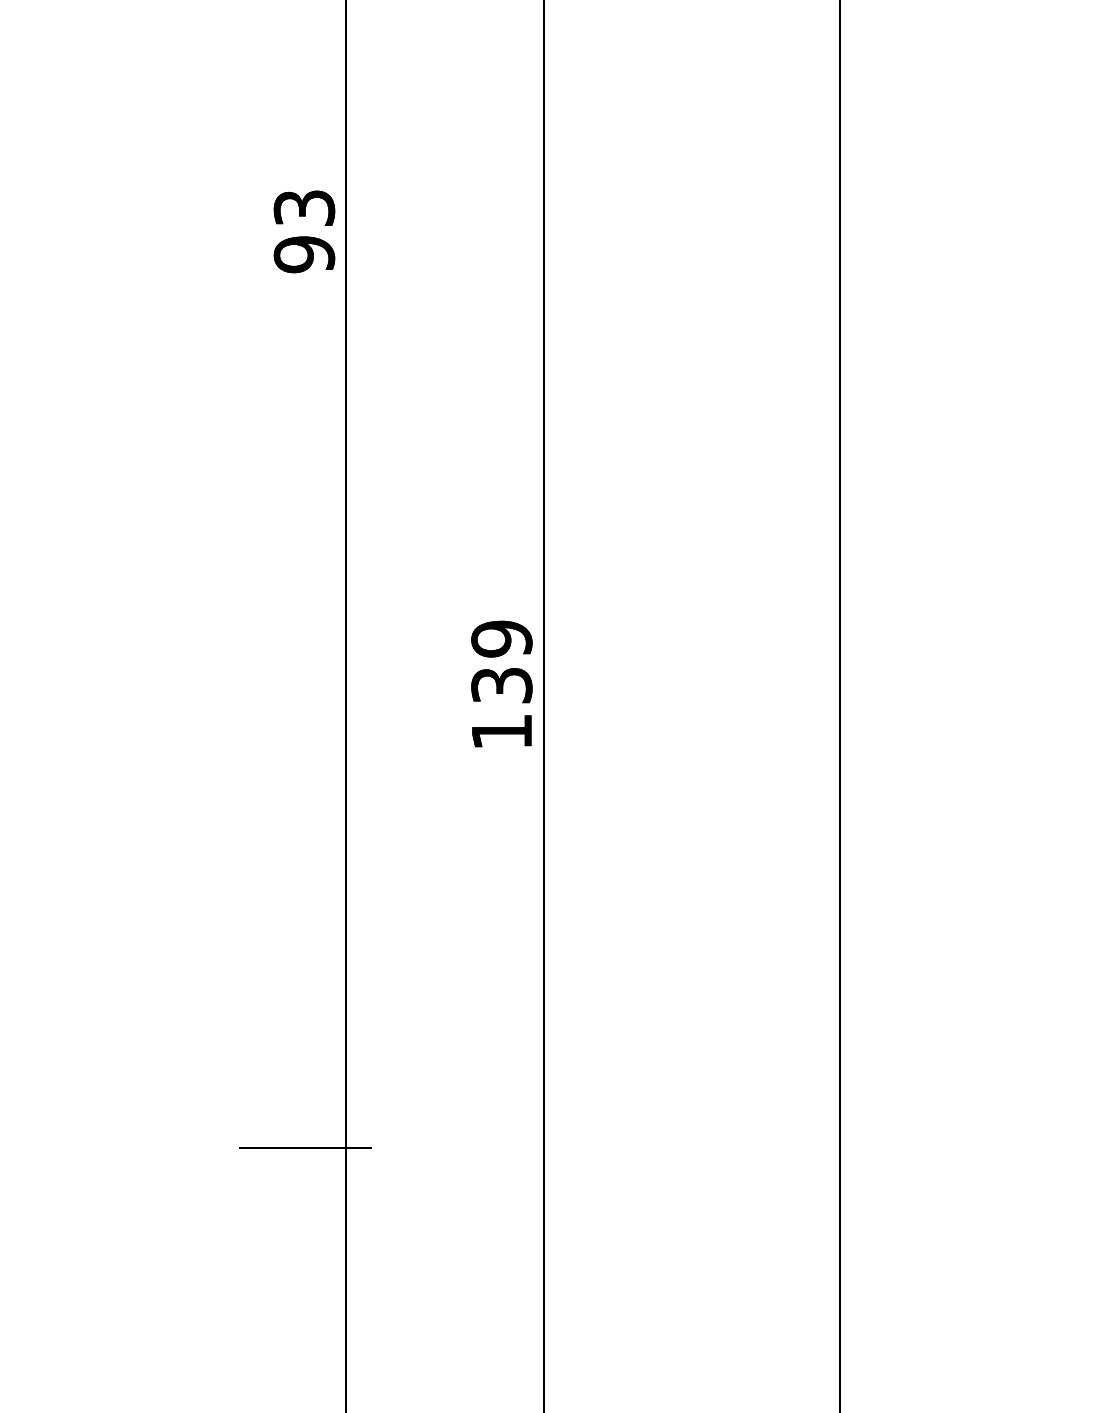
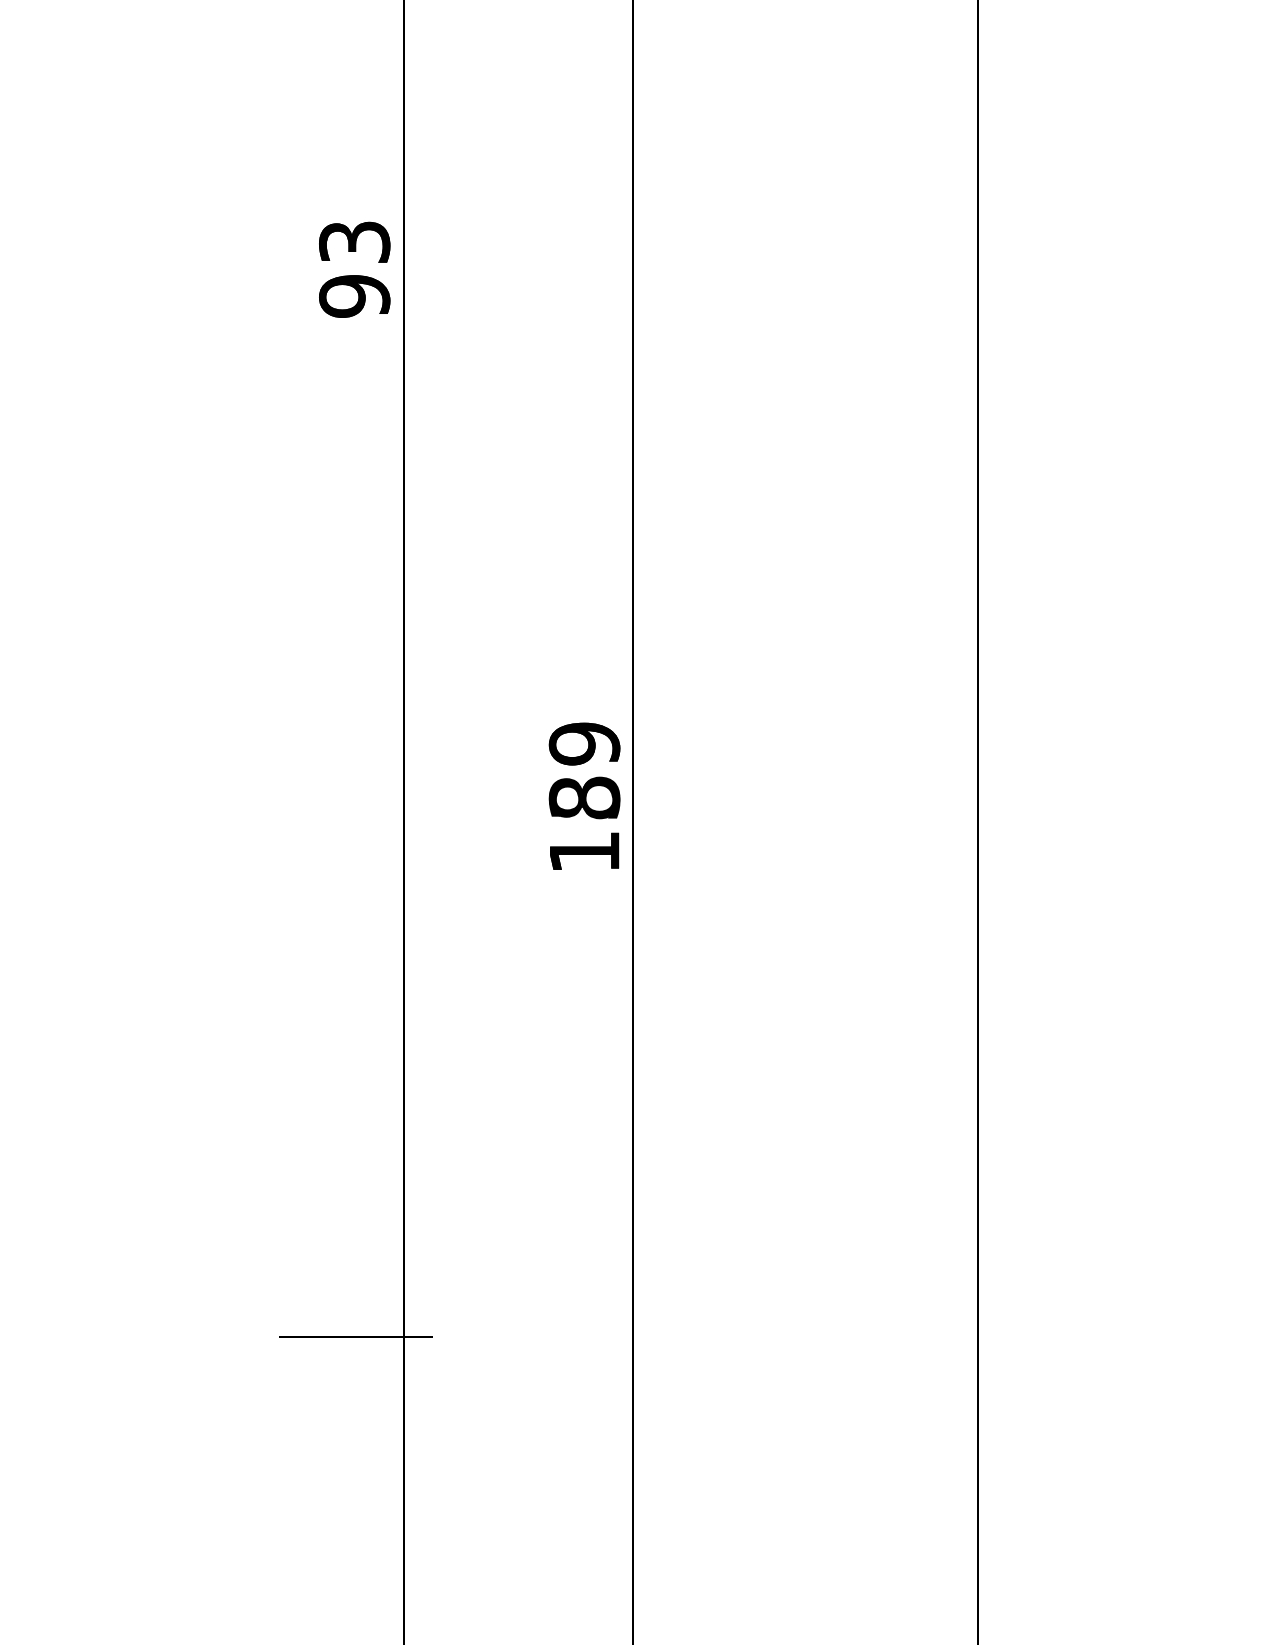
text: (501, 685) -> (584, 797), 139 -> 189

